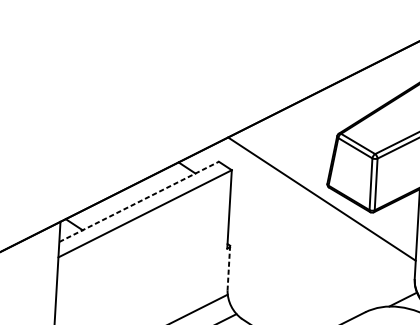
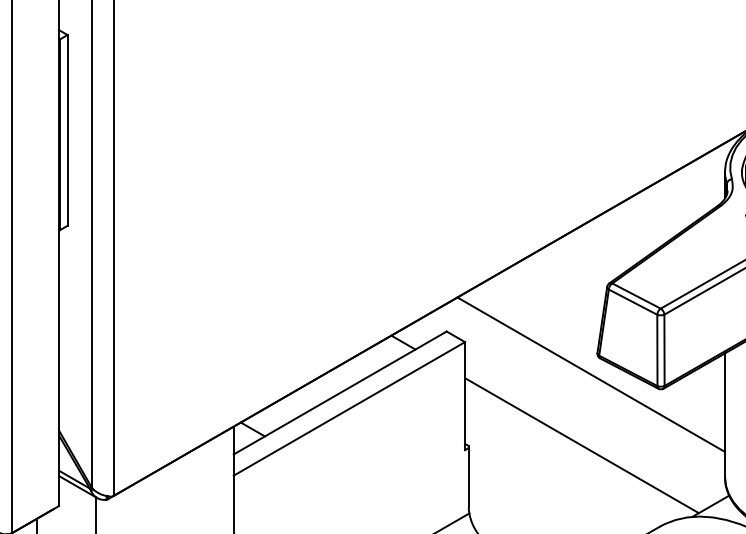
line: (139, 201) -> (340, 392), dashed -> solid
line: (311, 250) -> (581, 445), added
line: (228, 267) -> (468, 476), dashed -> solid

